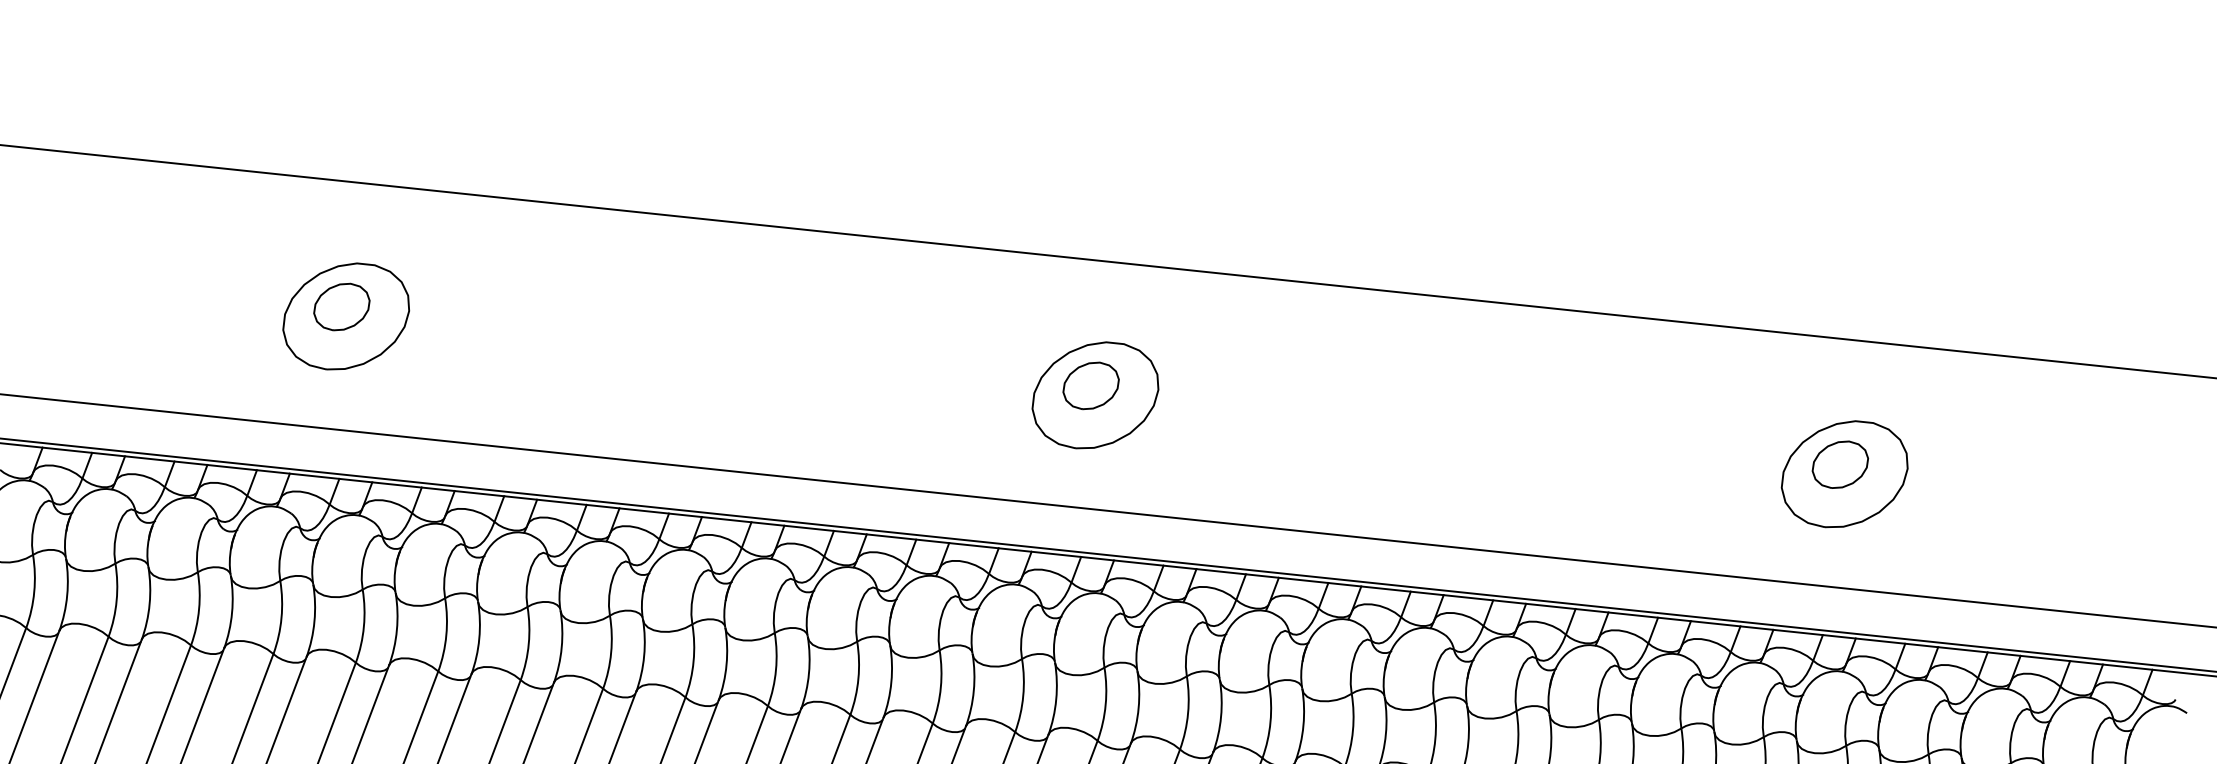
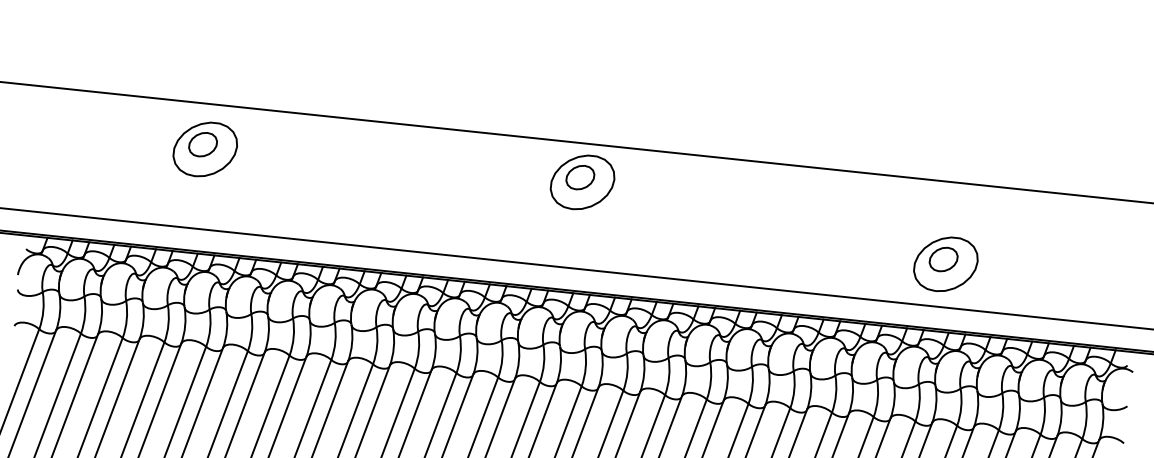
part: (344, 316) -> (204, 149), moved
part: (1095, 395) -> (582, 182), moved
part: (1844, 472) -> (945, 263), moved

